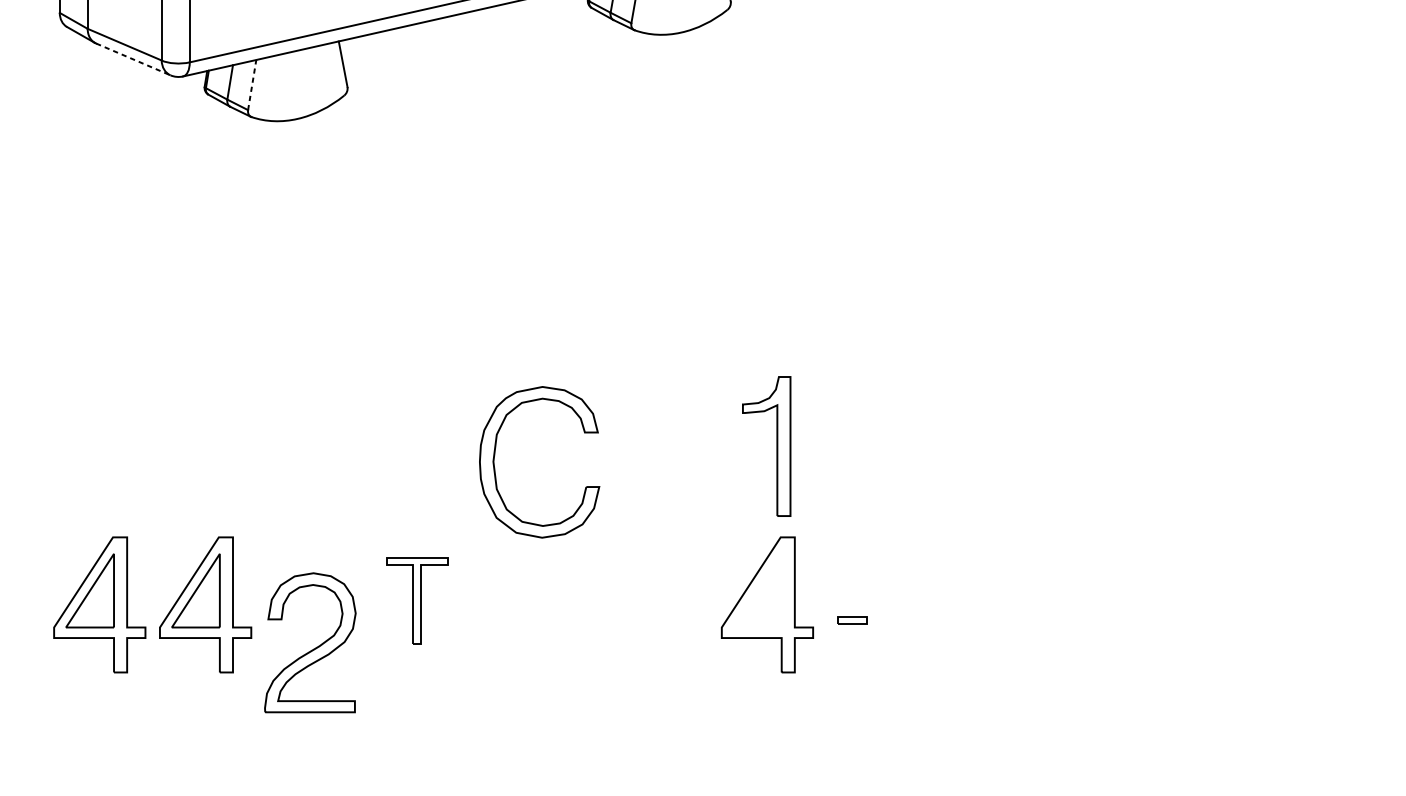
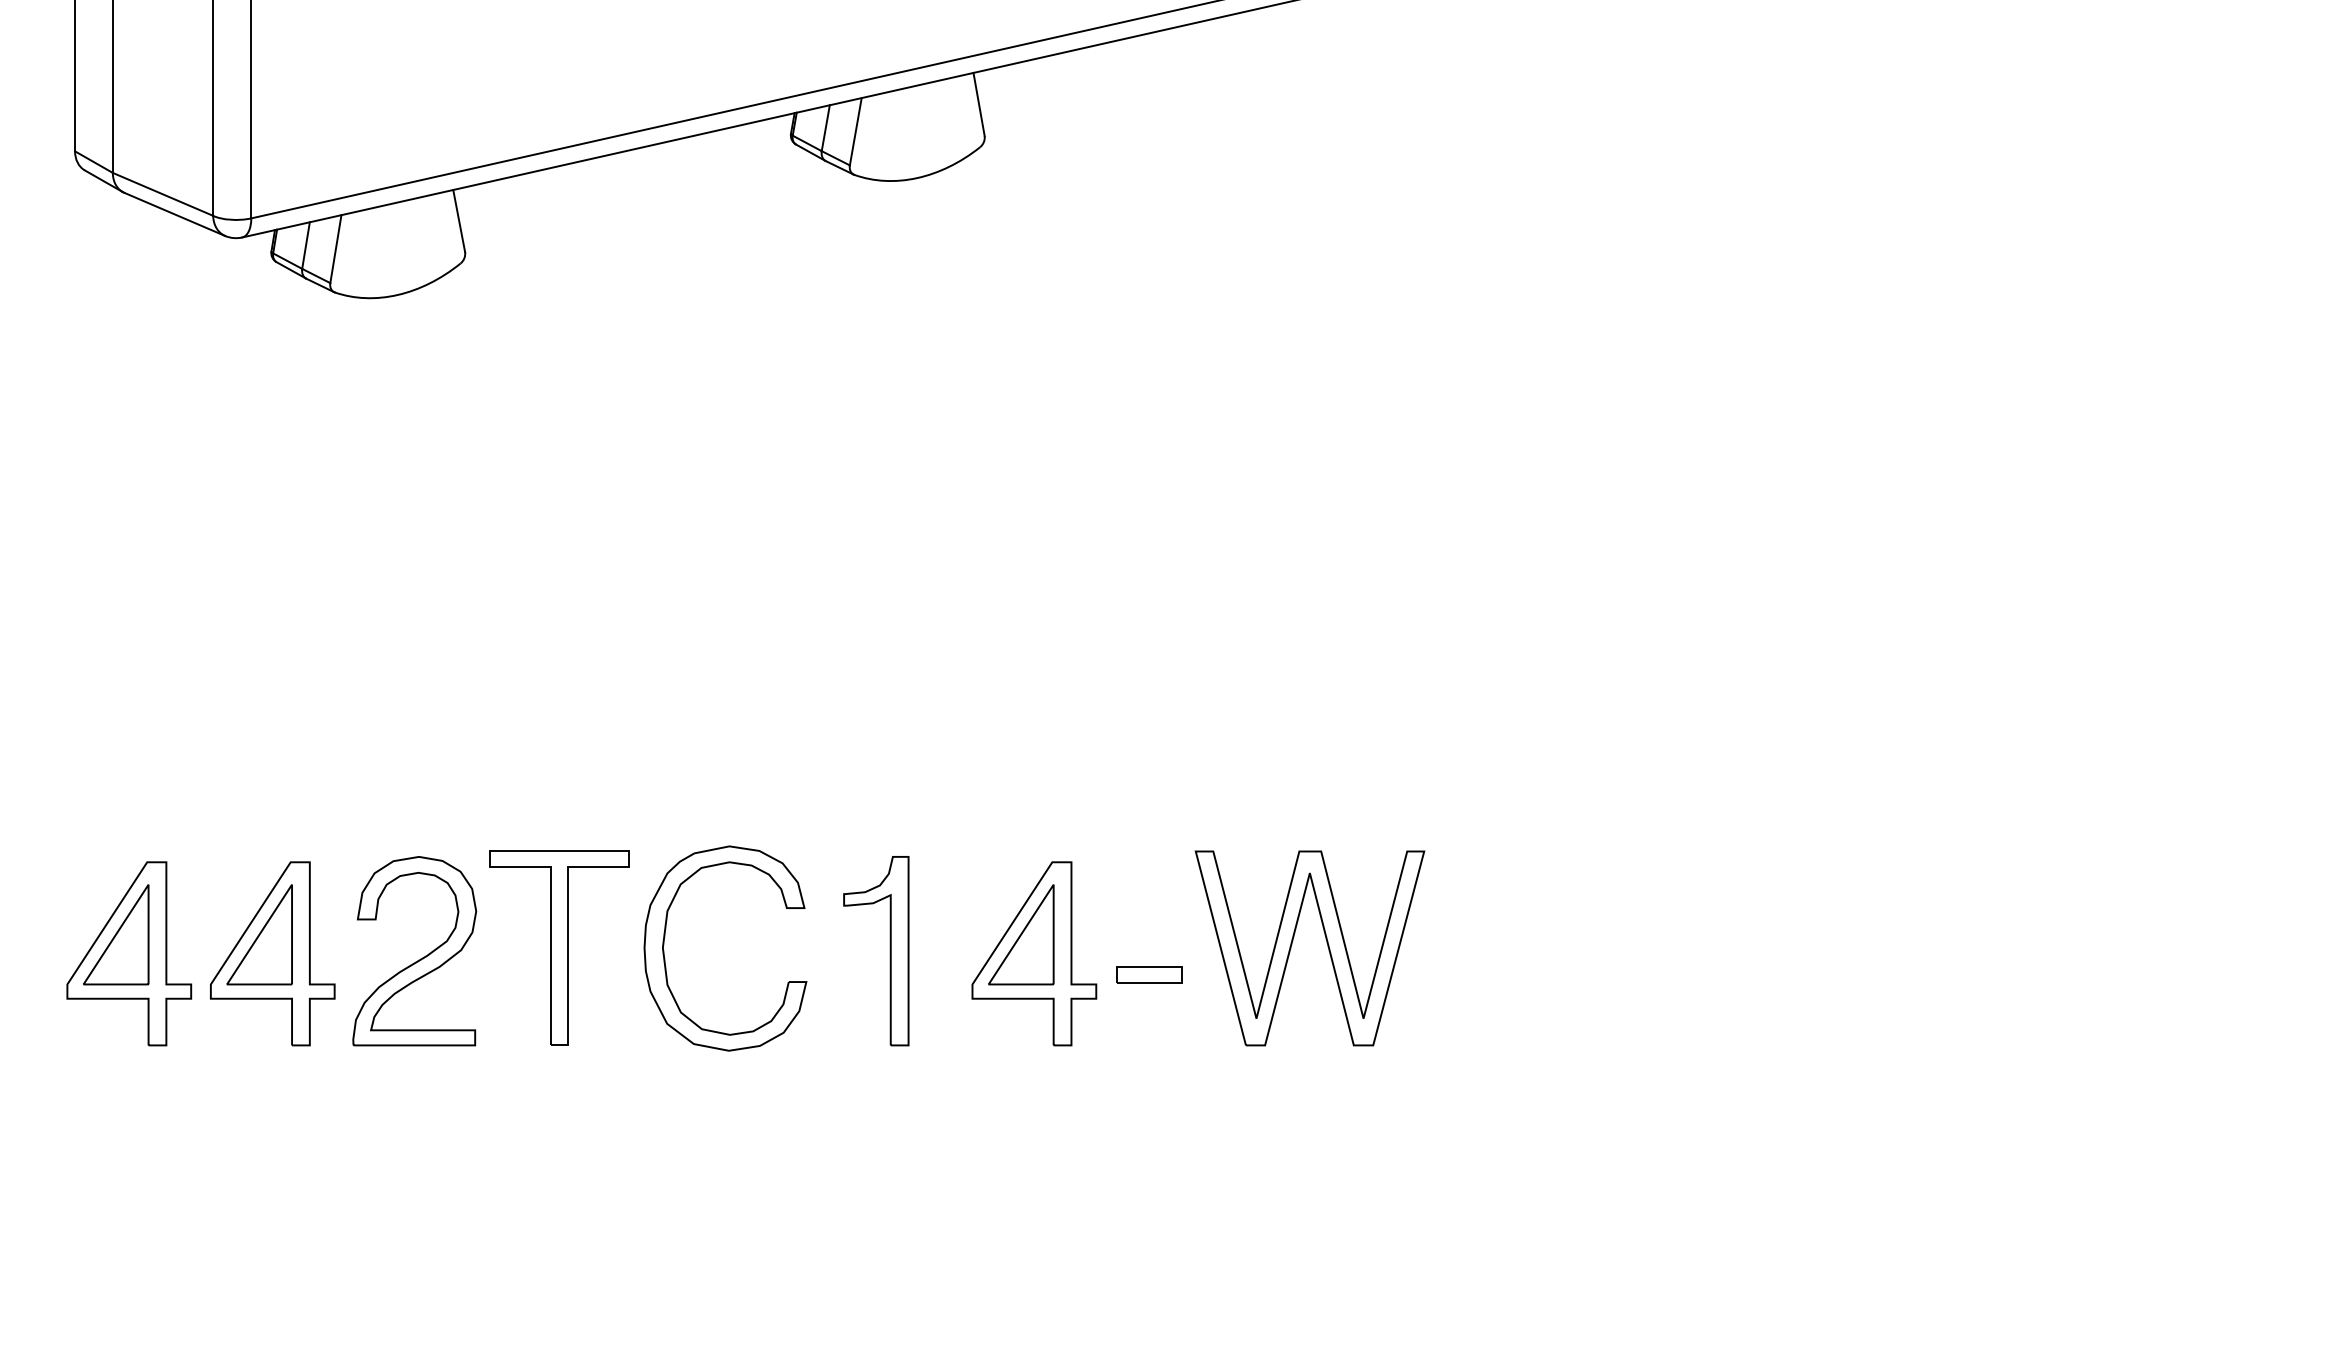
line: (133, 59) -> (174, 214), dashed -> solid
line: (251, 84) -> (335, 248), dashed -> solid
part: (776, 446) -> (889, 951), moved
part: (495, 469) -> (665, 958), moved
part: (757, 590) -> (1021, 934), added
part: (957, 598) -> (1292, 944), added
part: (417, 600) -> (559, 947), size x1.67
part: (852, 620) -> (1149, 974), size x1.67
part: (314, 648) -> (420, 958), moved

